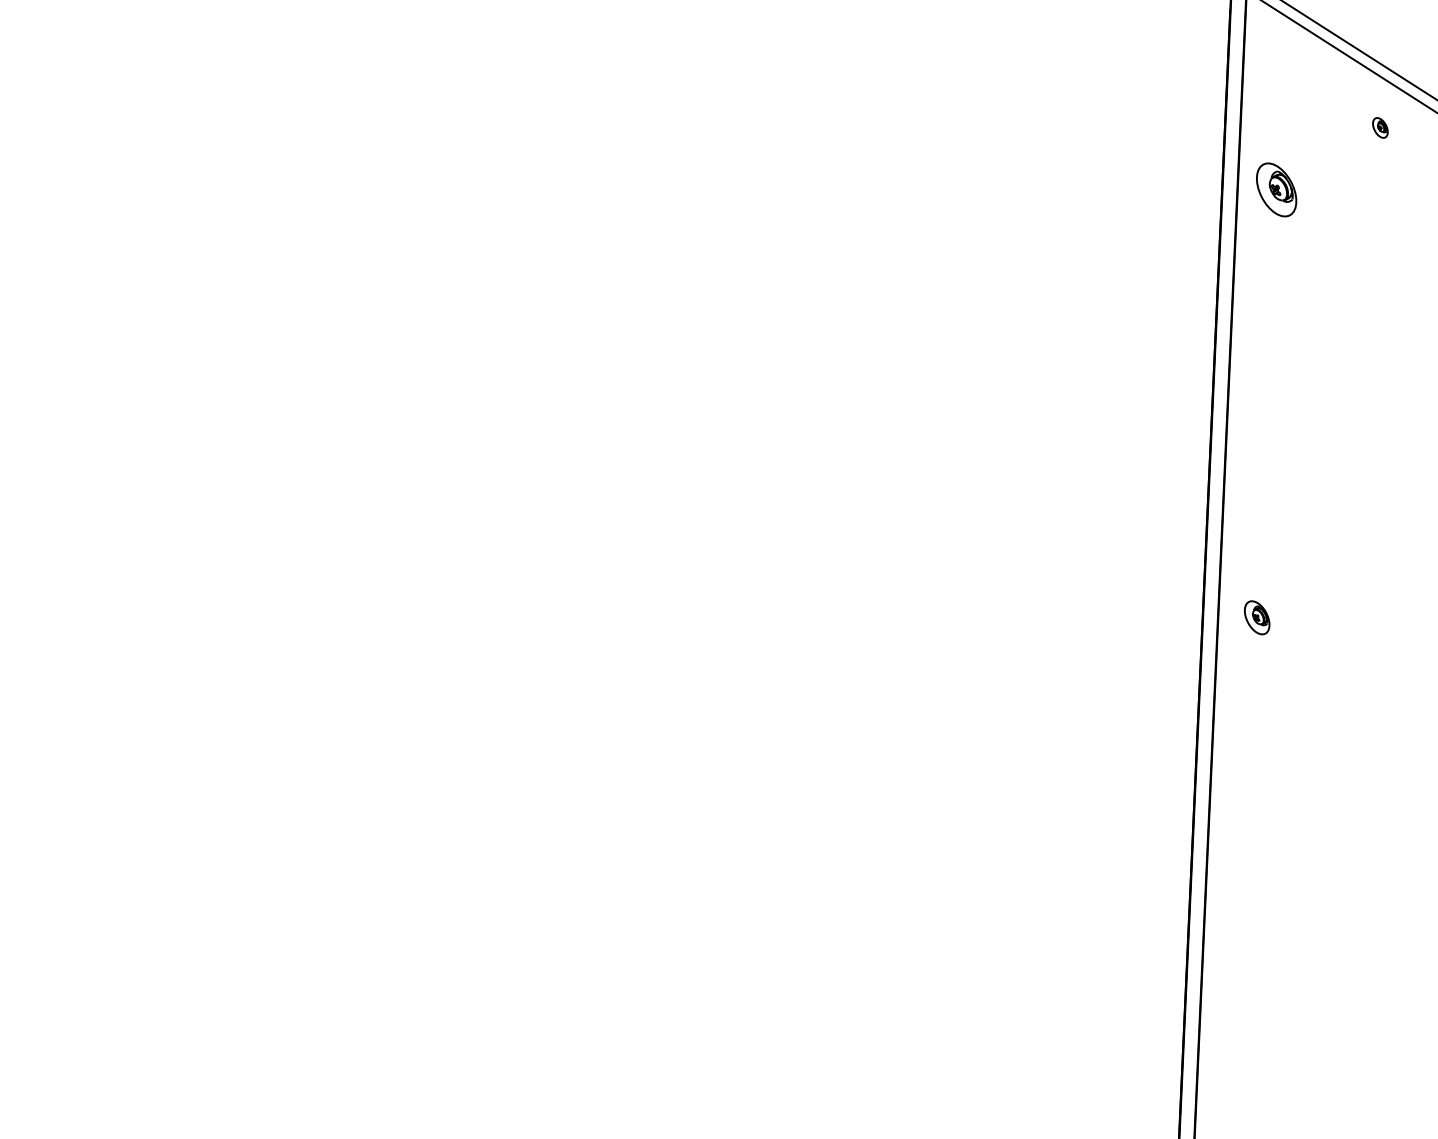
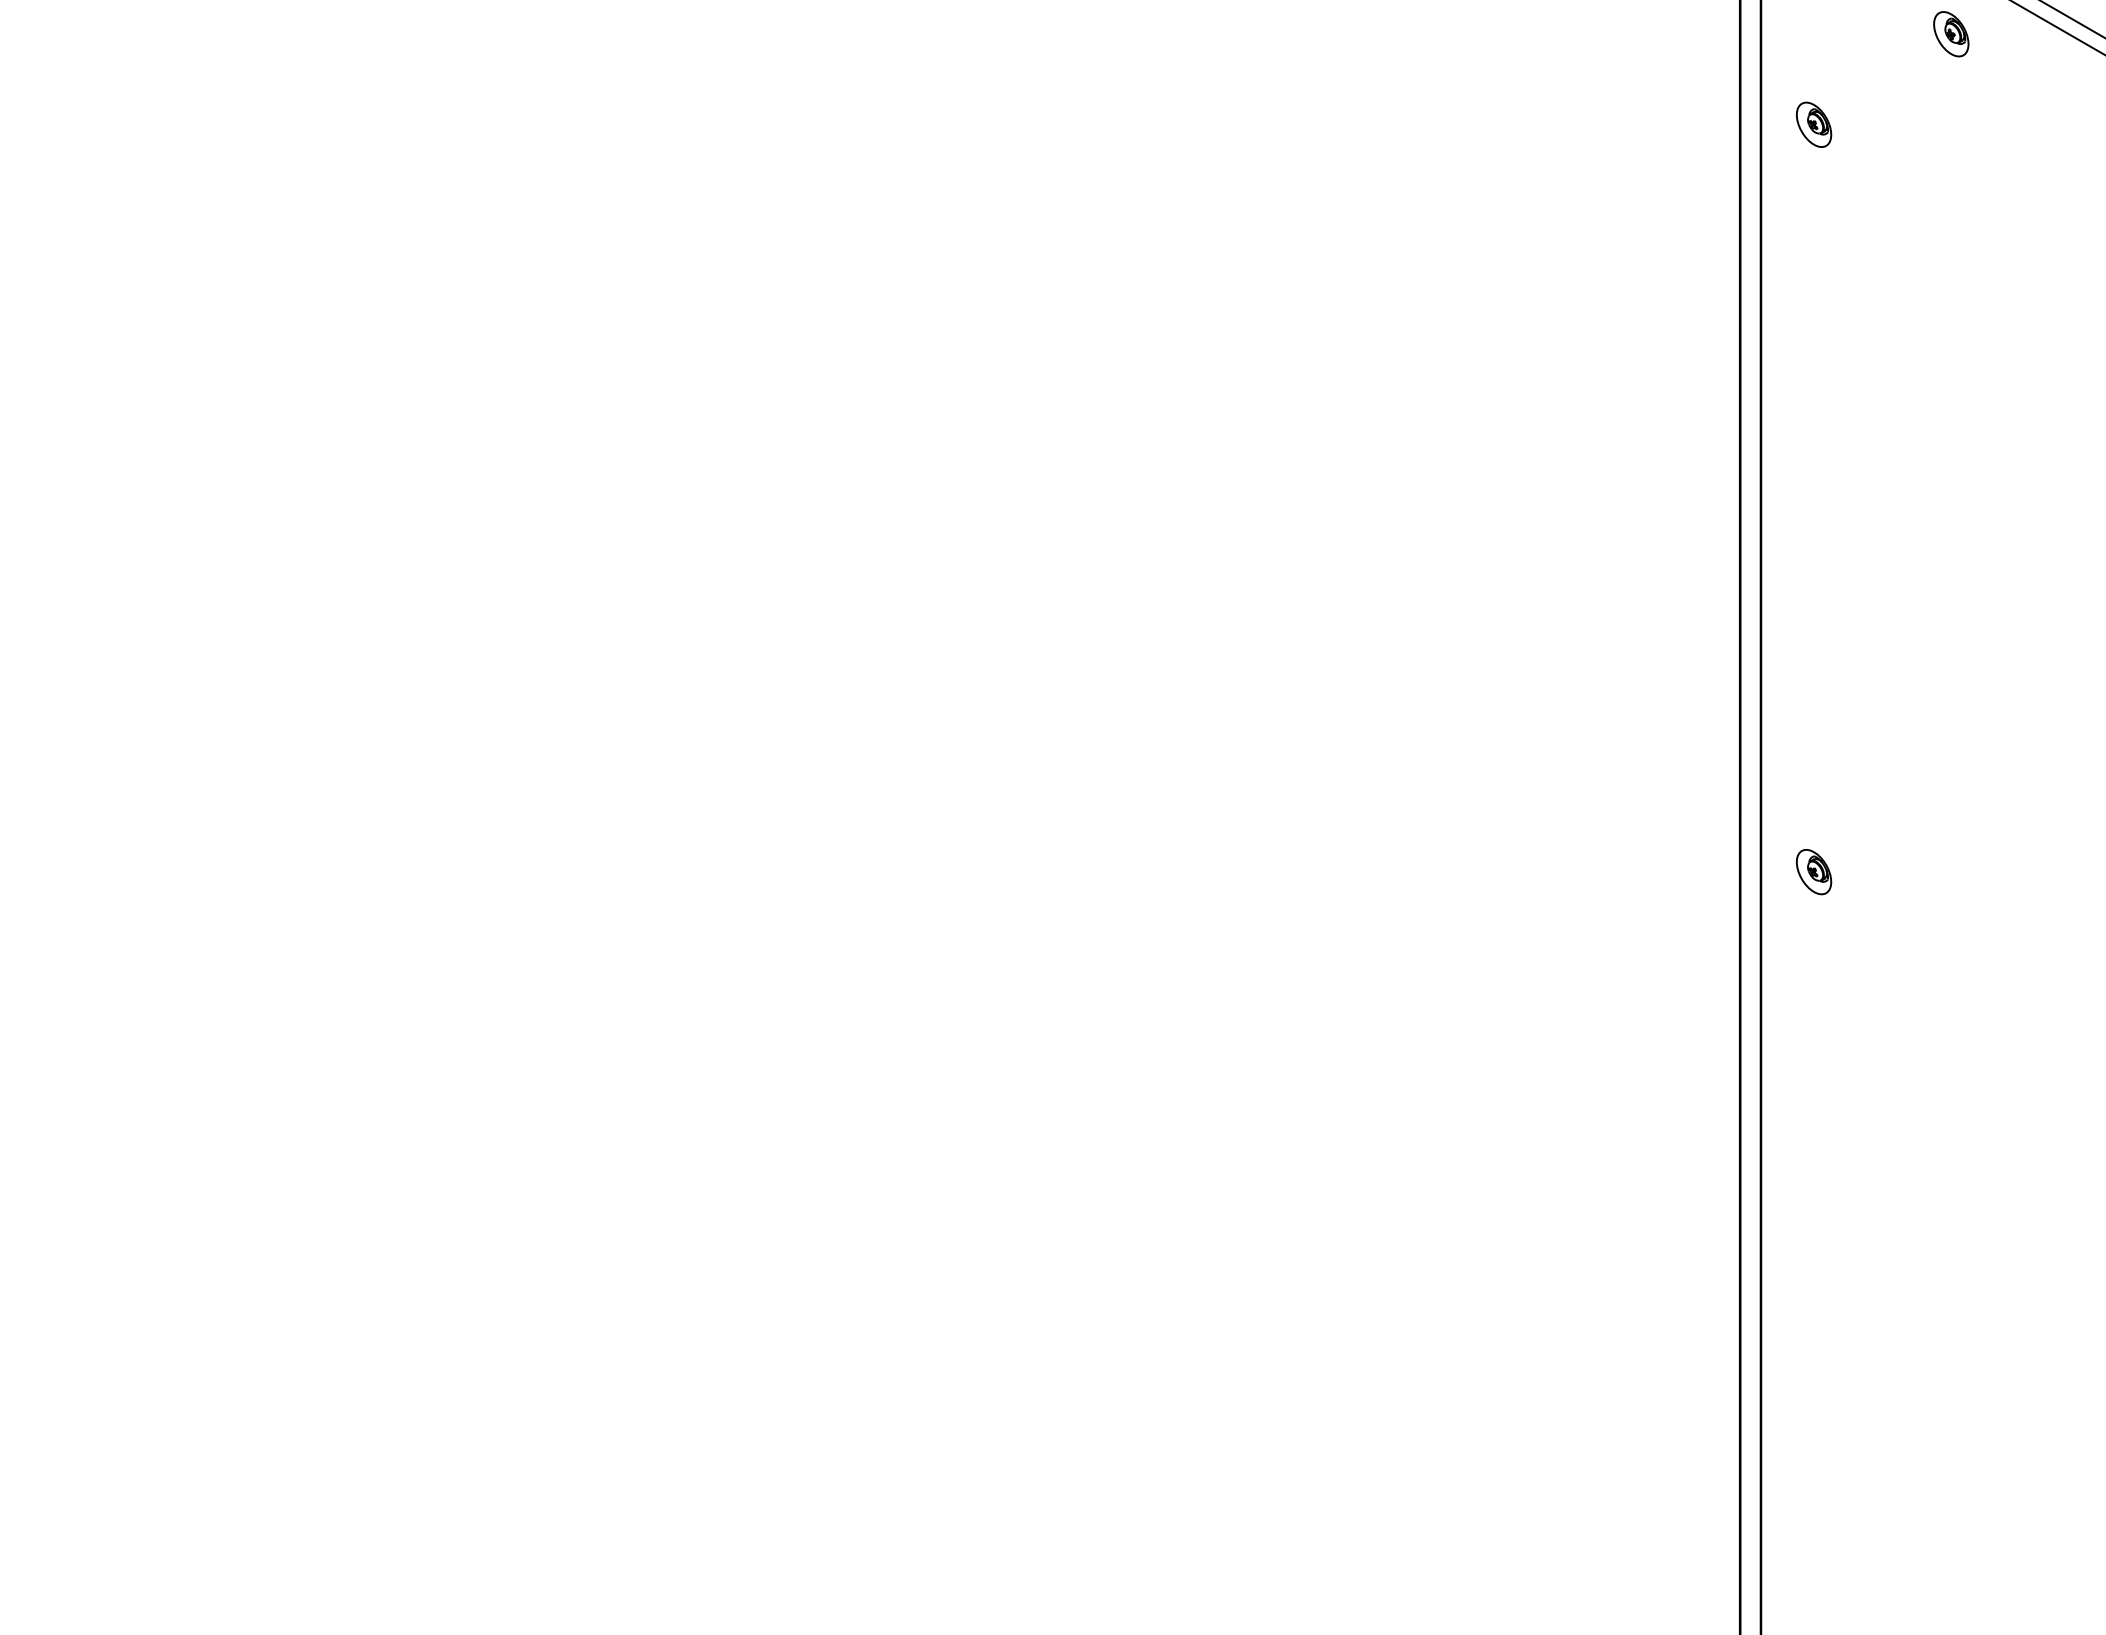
part: (1380, 128) -> (1951, 34), size x1.67
part: (1276, 189) -> (1813, 124), size x0.62
part: (1256, 618) -> (1813, 872), moved

